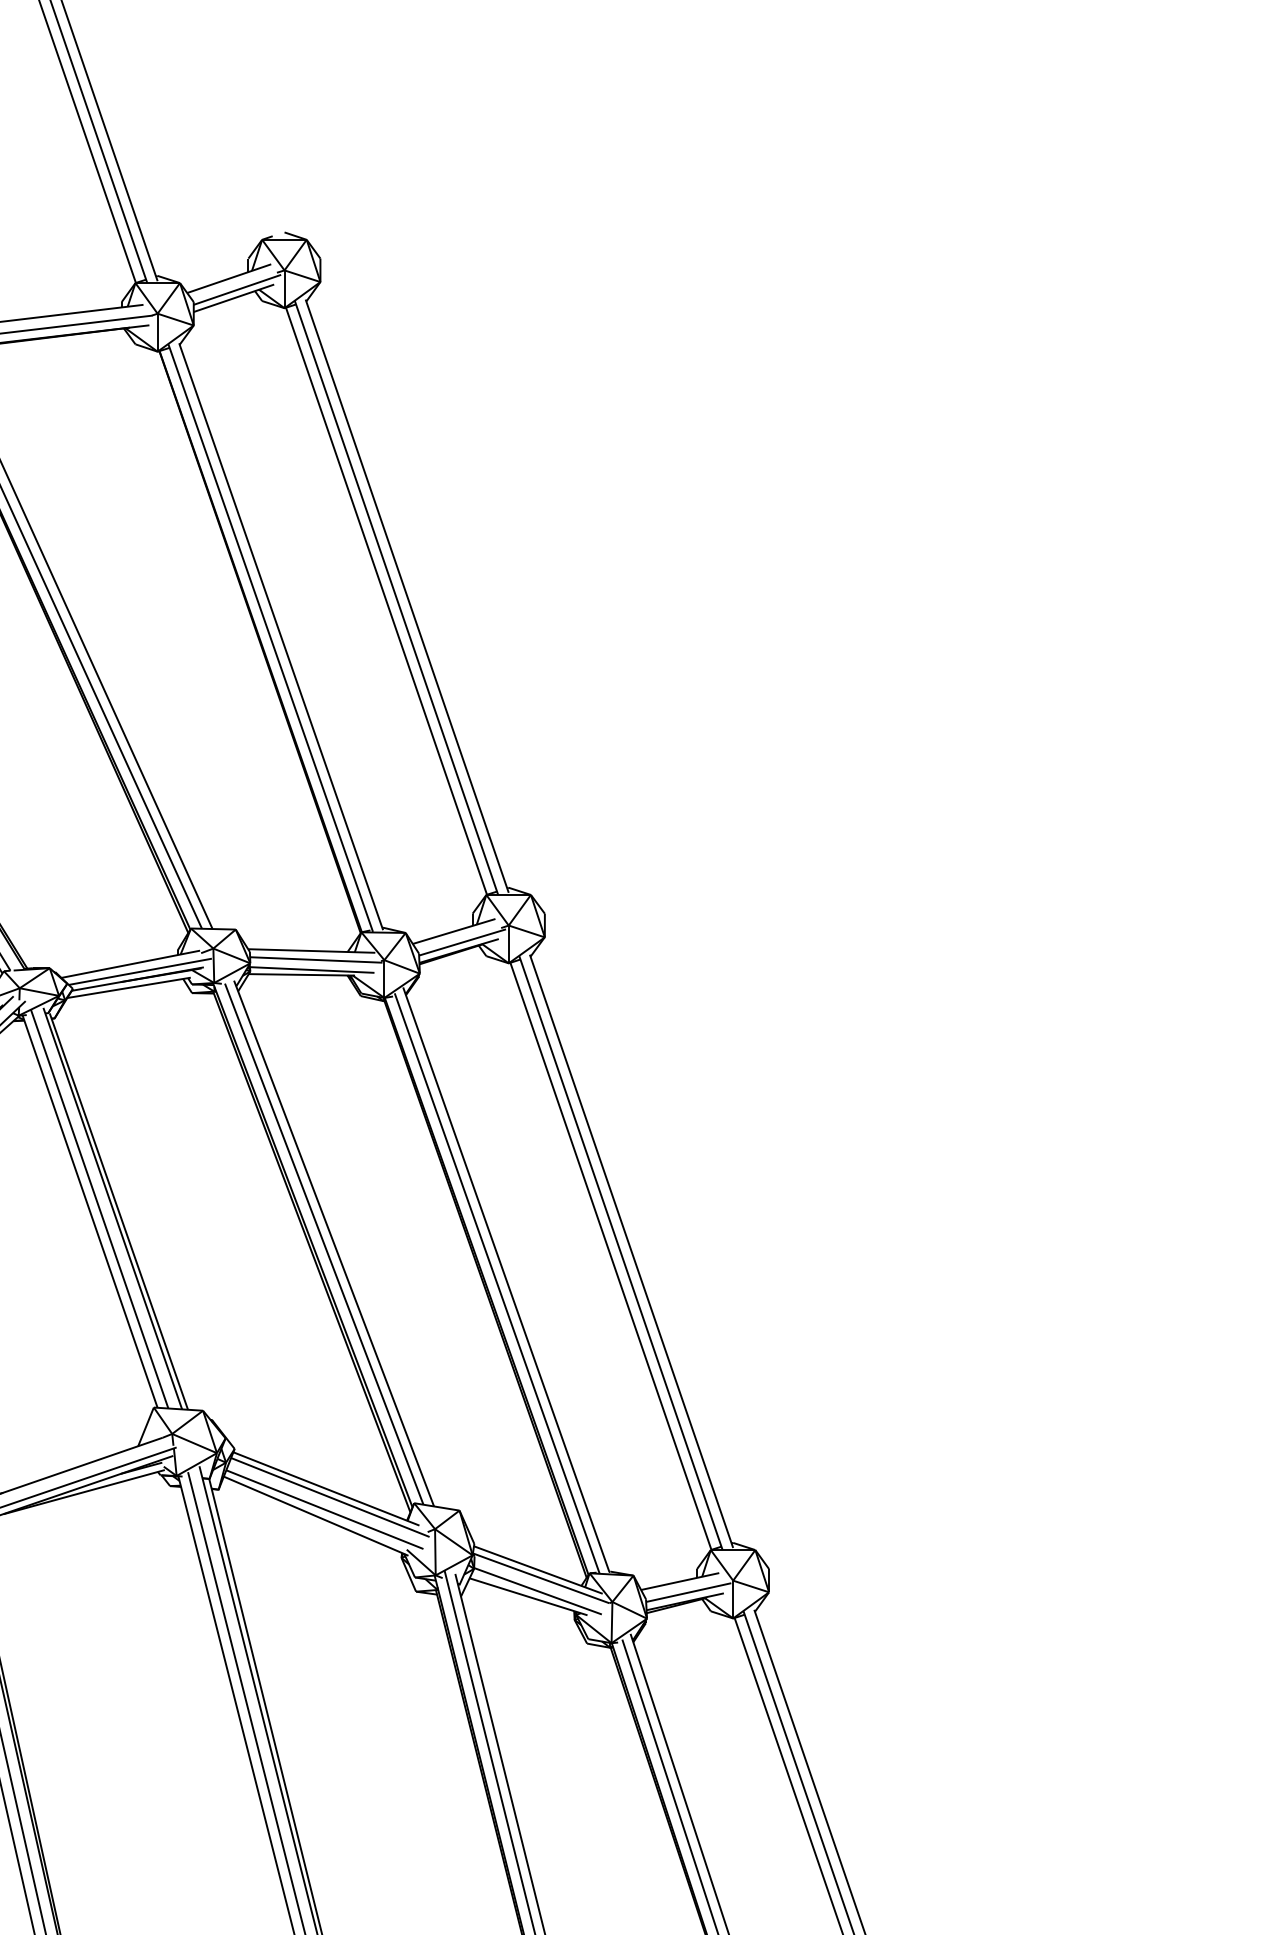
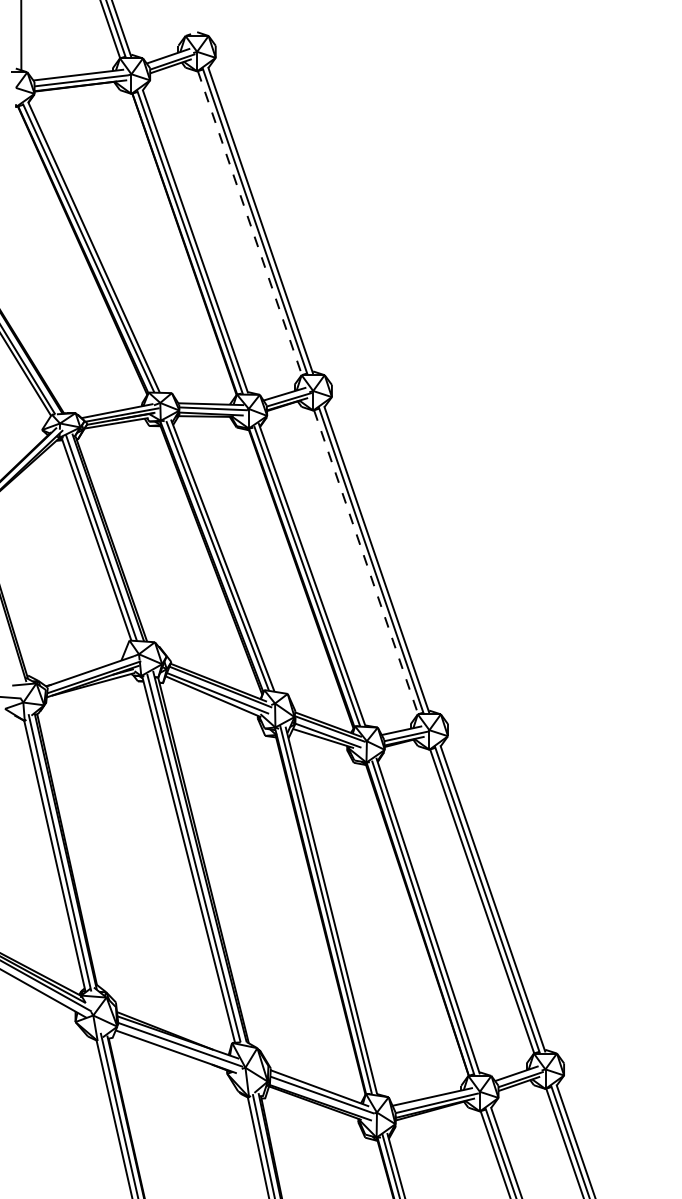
line: (385, 601) -> (249, 223), solid -> dashed
line: (611, 1256) -> (366, 562), solid -> dashed

